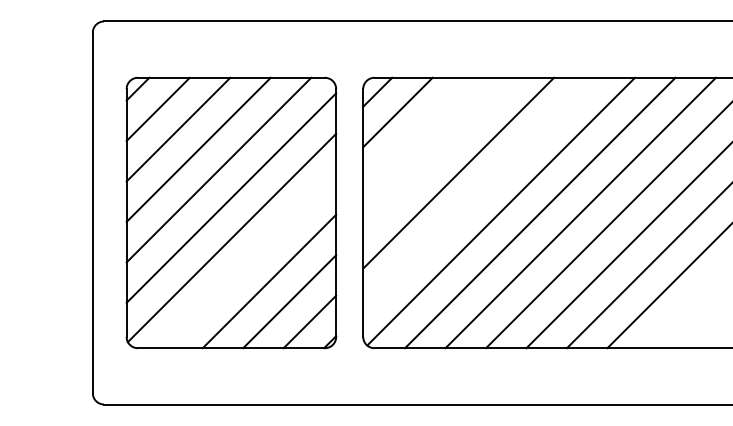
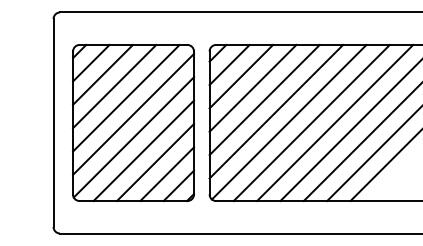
line: (418, 132) -> (241, 76), added
line: (437, 151) -> (252, 87), added
line: (479, 193) -> (276, 111), added
line: (248, 260) -> (143, 150), added

